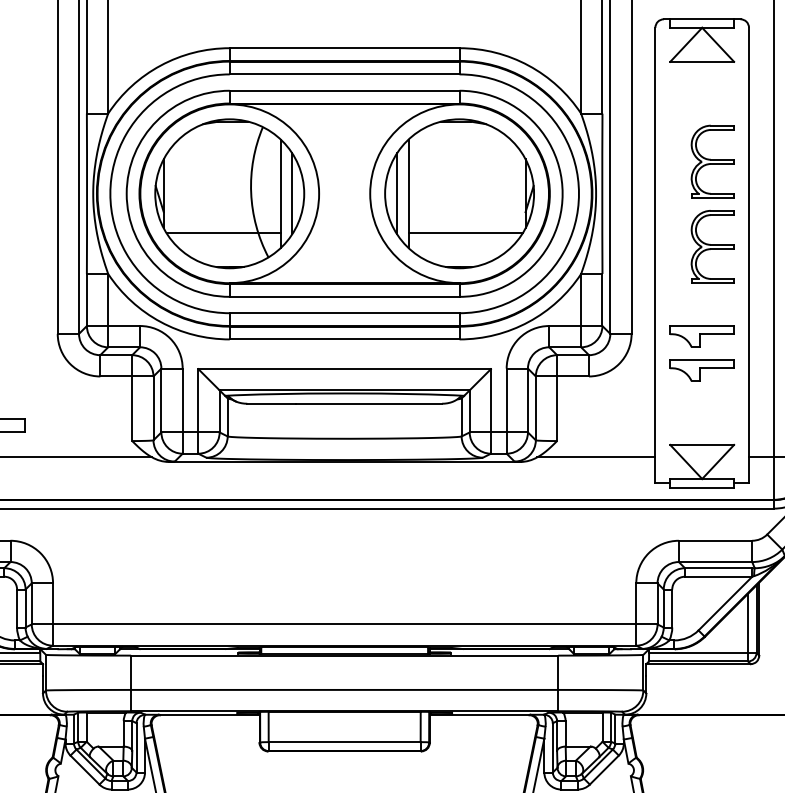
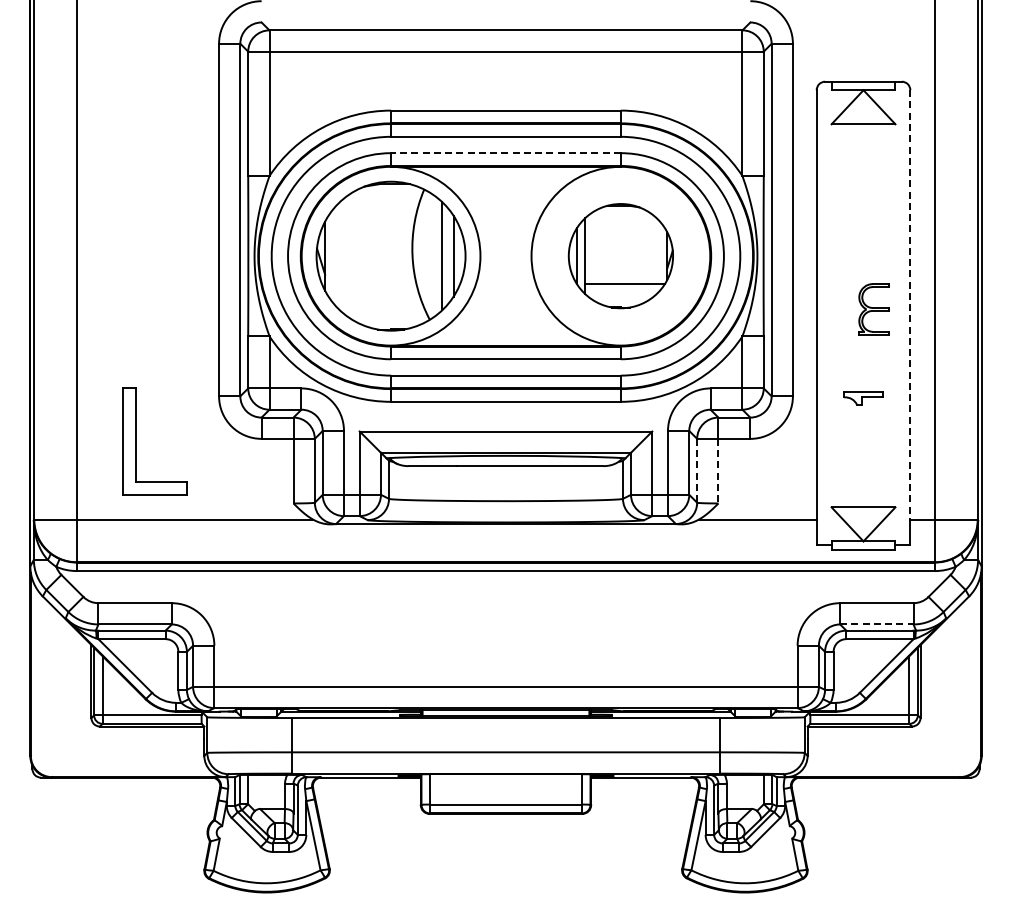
line: (344, 91) -> (505, 153), solid -> dashed
part: (712, 161) -> (873, 223), removed
part: (459, 193) -> (620, 255), size x0.7
line: (223, 233) -> (384, 295), removed
line: (749, 242) -> (910, 304), solid -> dashed
part: (712, 247) -> (873, 309), size x0.7
part: (702, 336) -> (863, 398), size x0.6
part: (702, 370) -> (863, 432), removed
line: (536, 408) -> (697, 470), solid -> dashed
line: (557, 409) -> (718, 471), solid -> dashed
line: (715, 562) -> (876, 624), solid -> dashed

